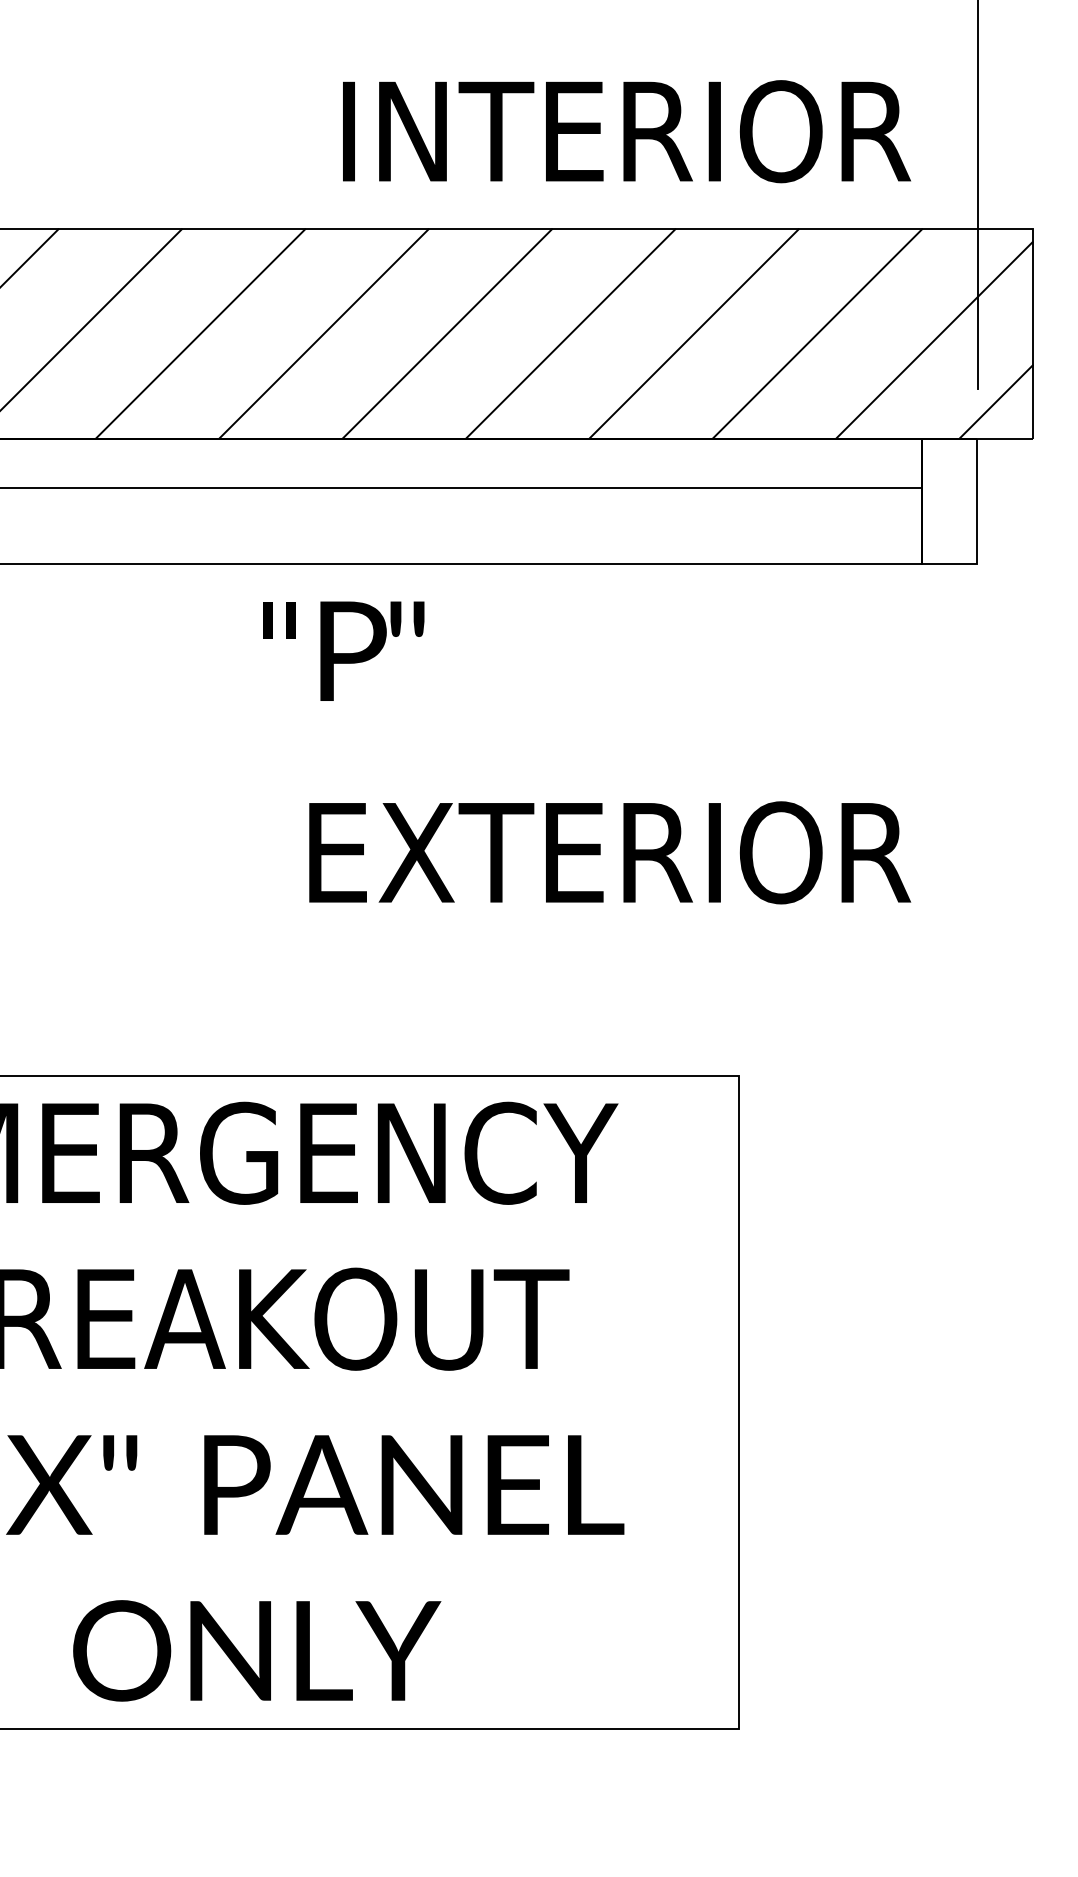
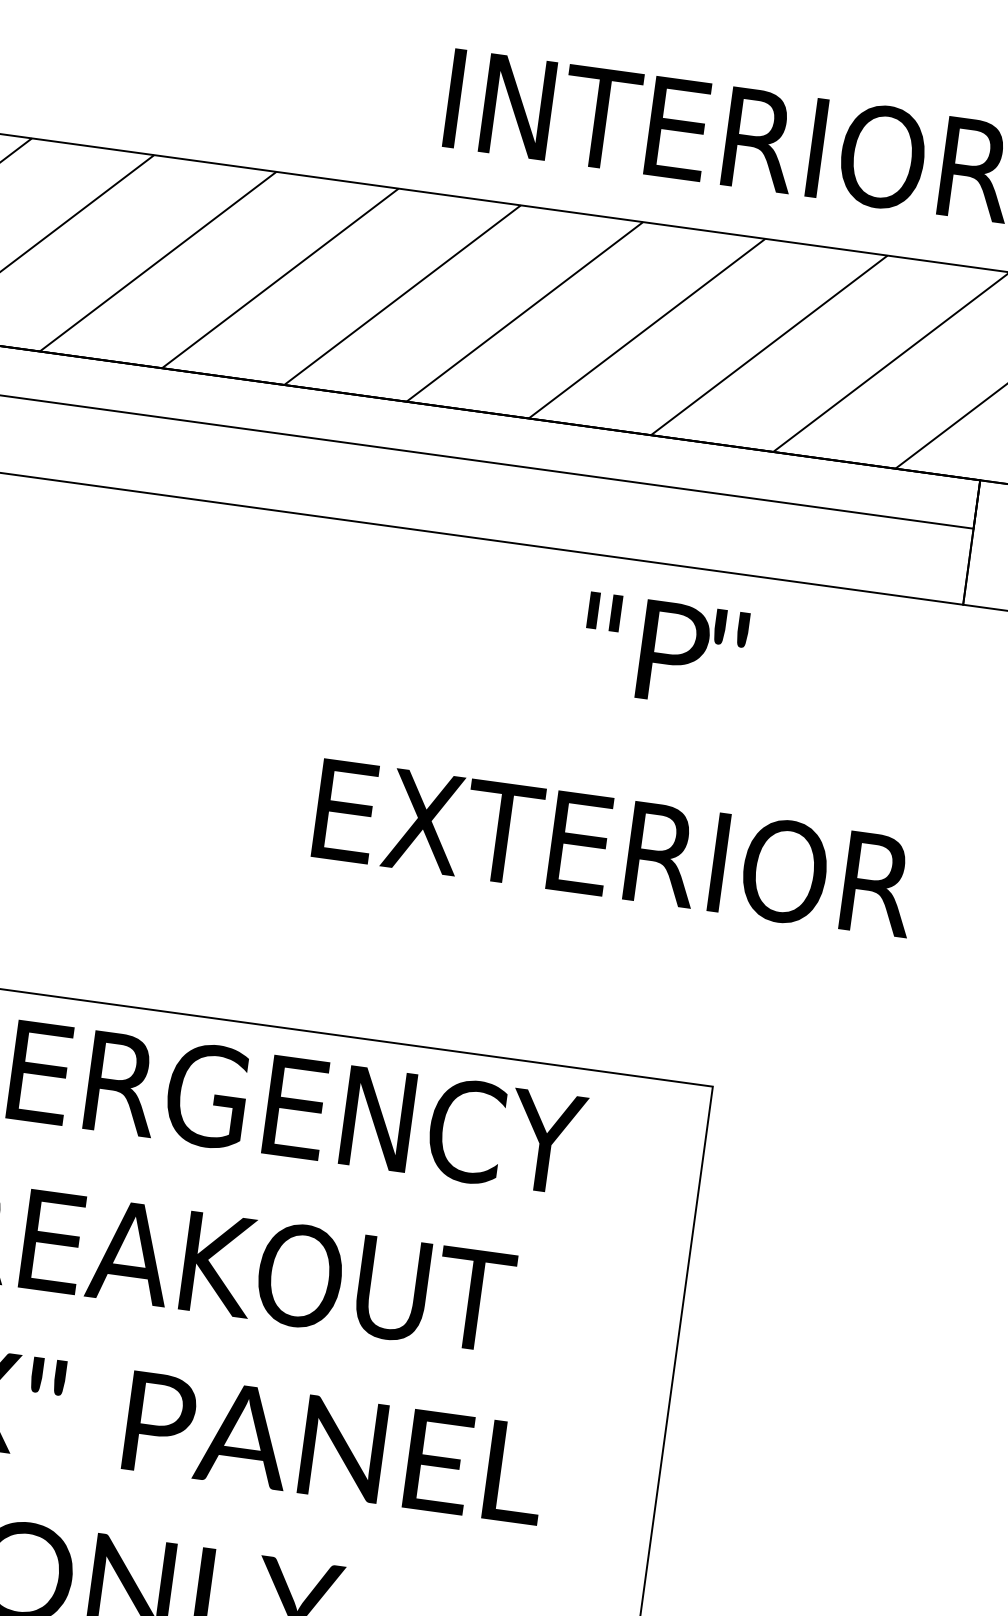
text: (343, 650) -> (664, 650), moved

